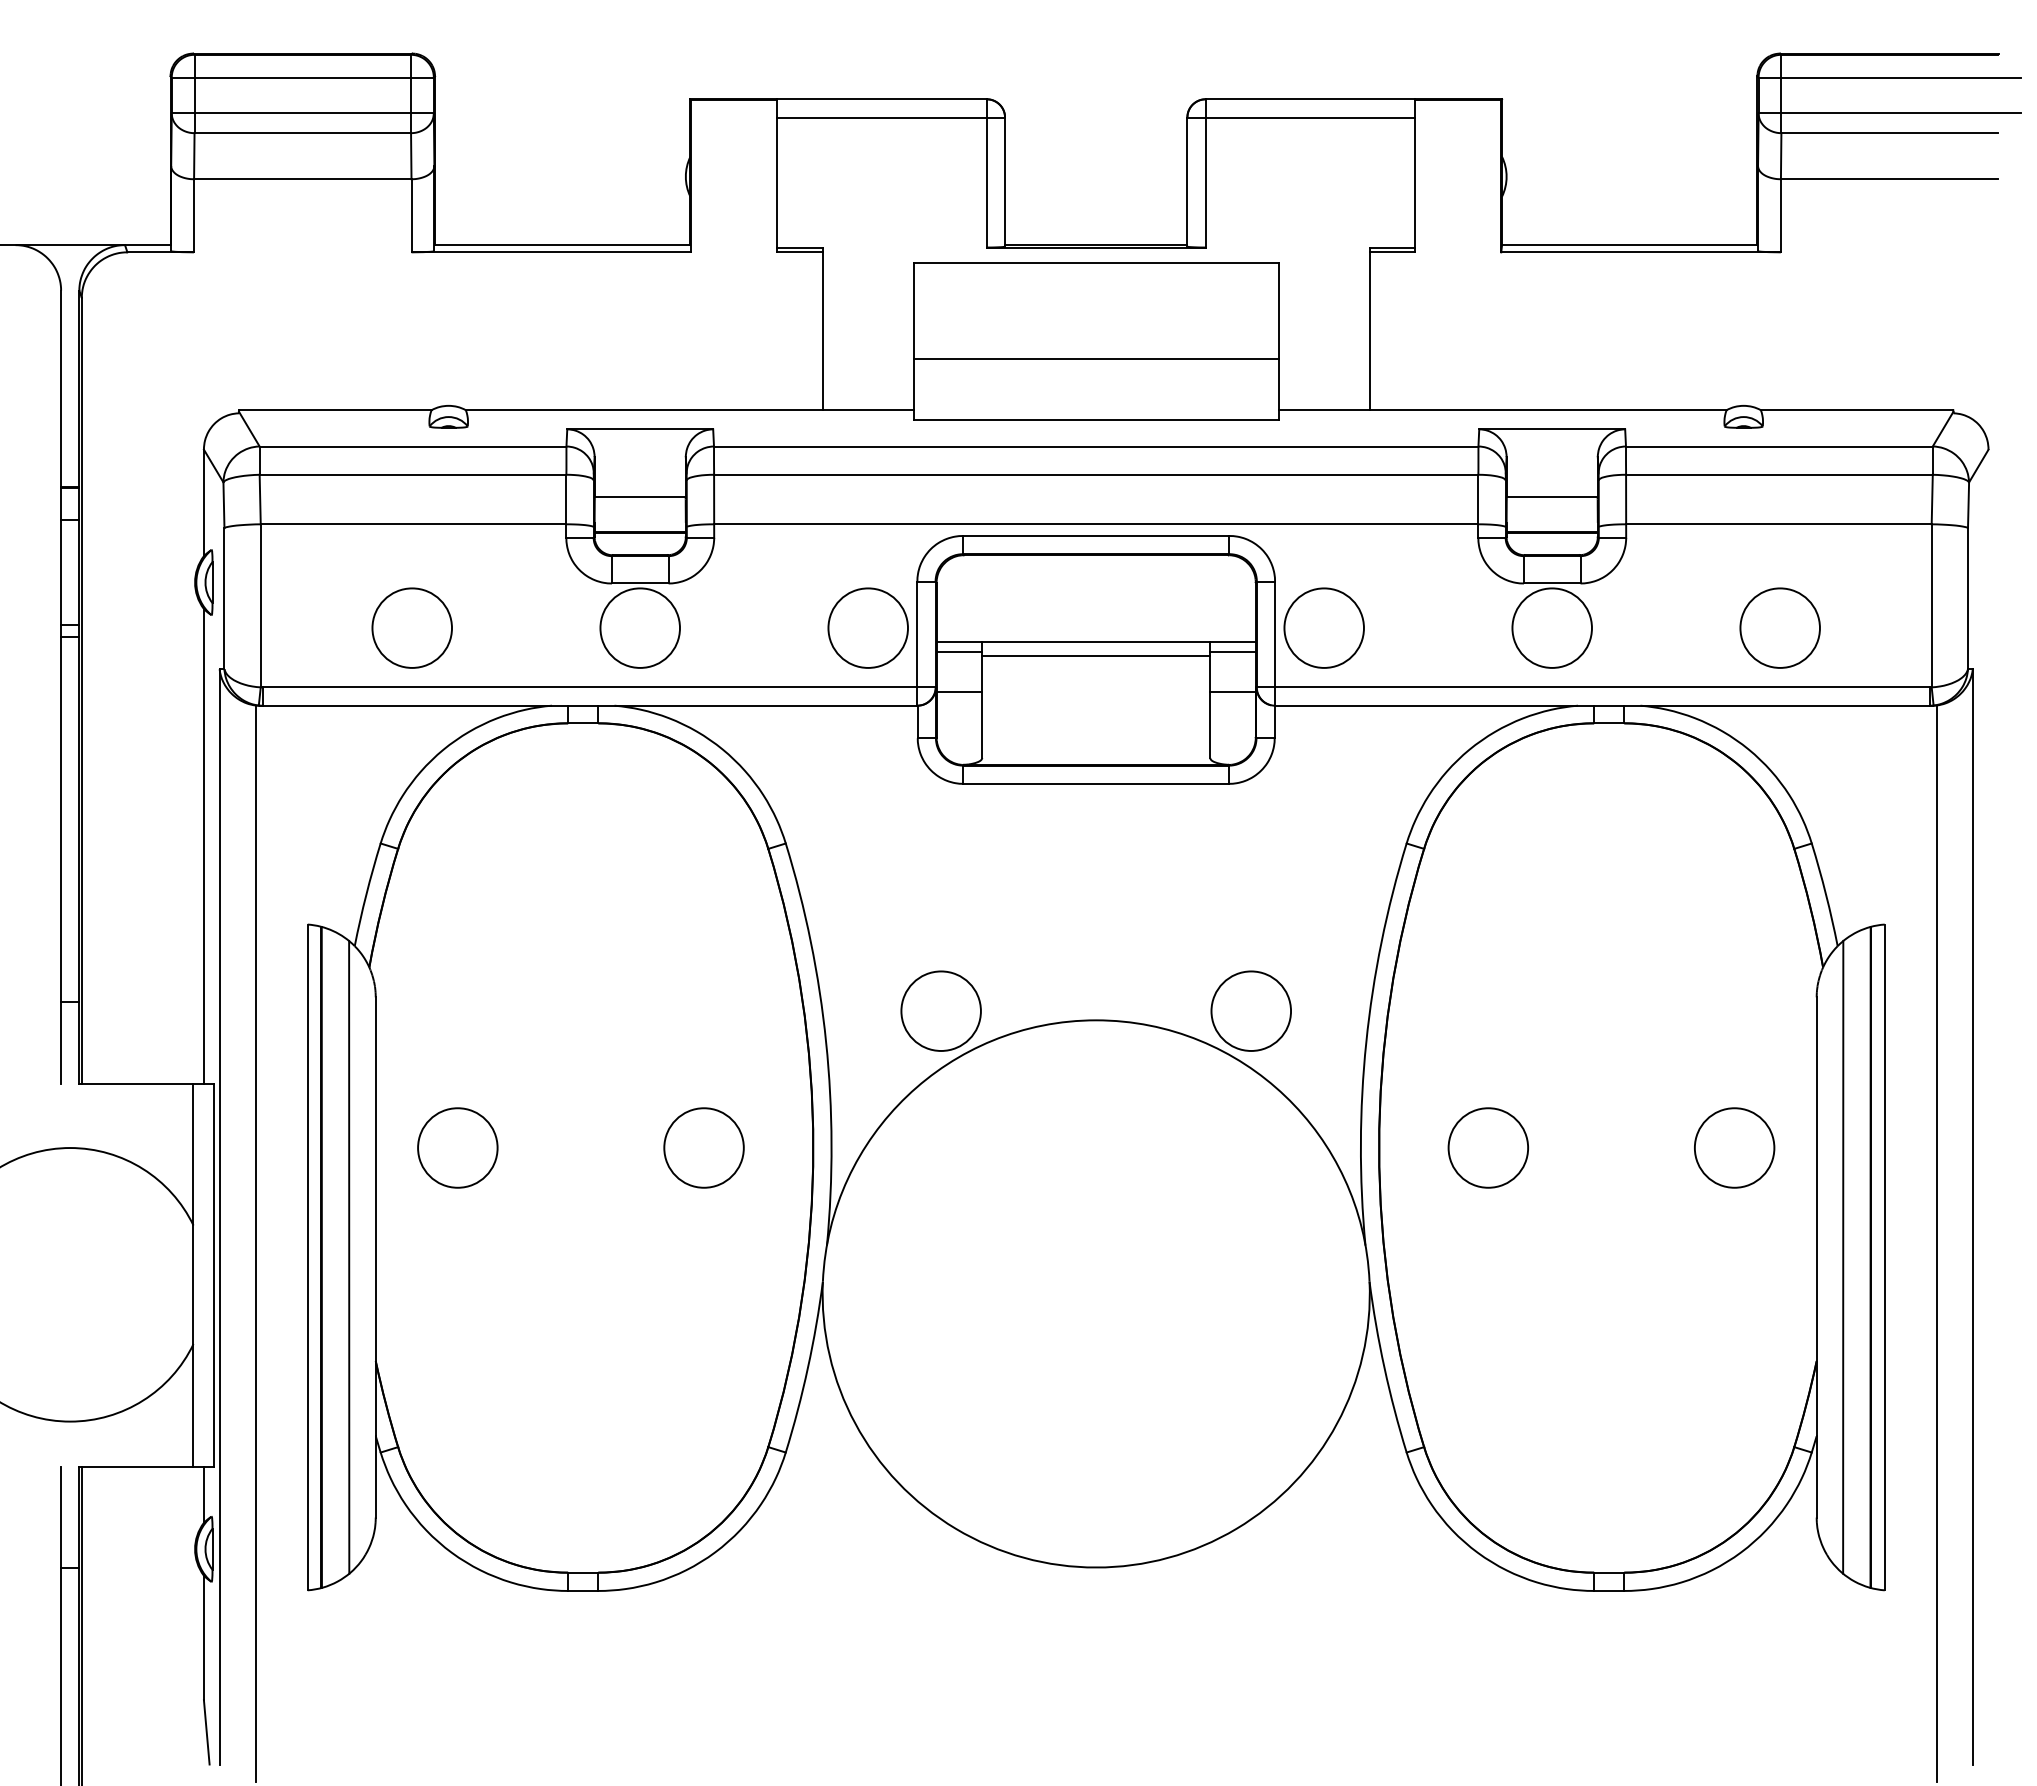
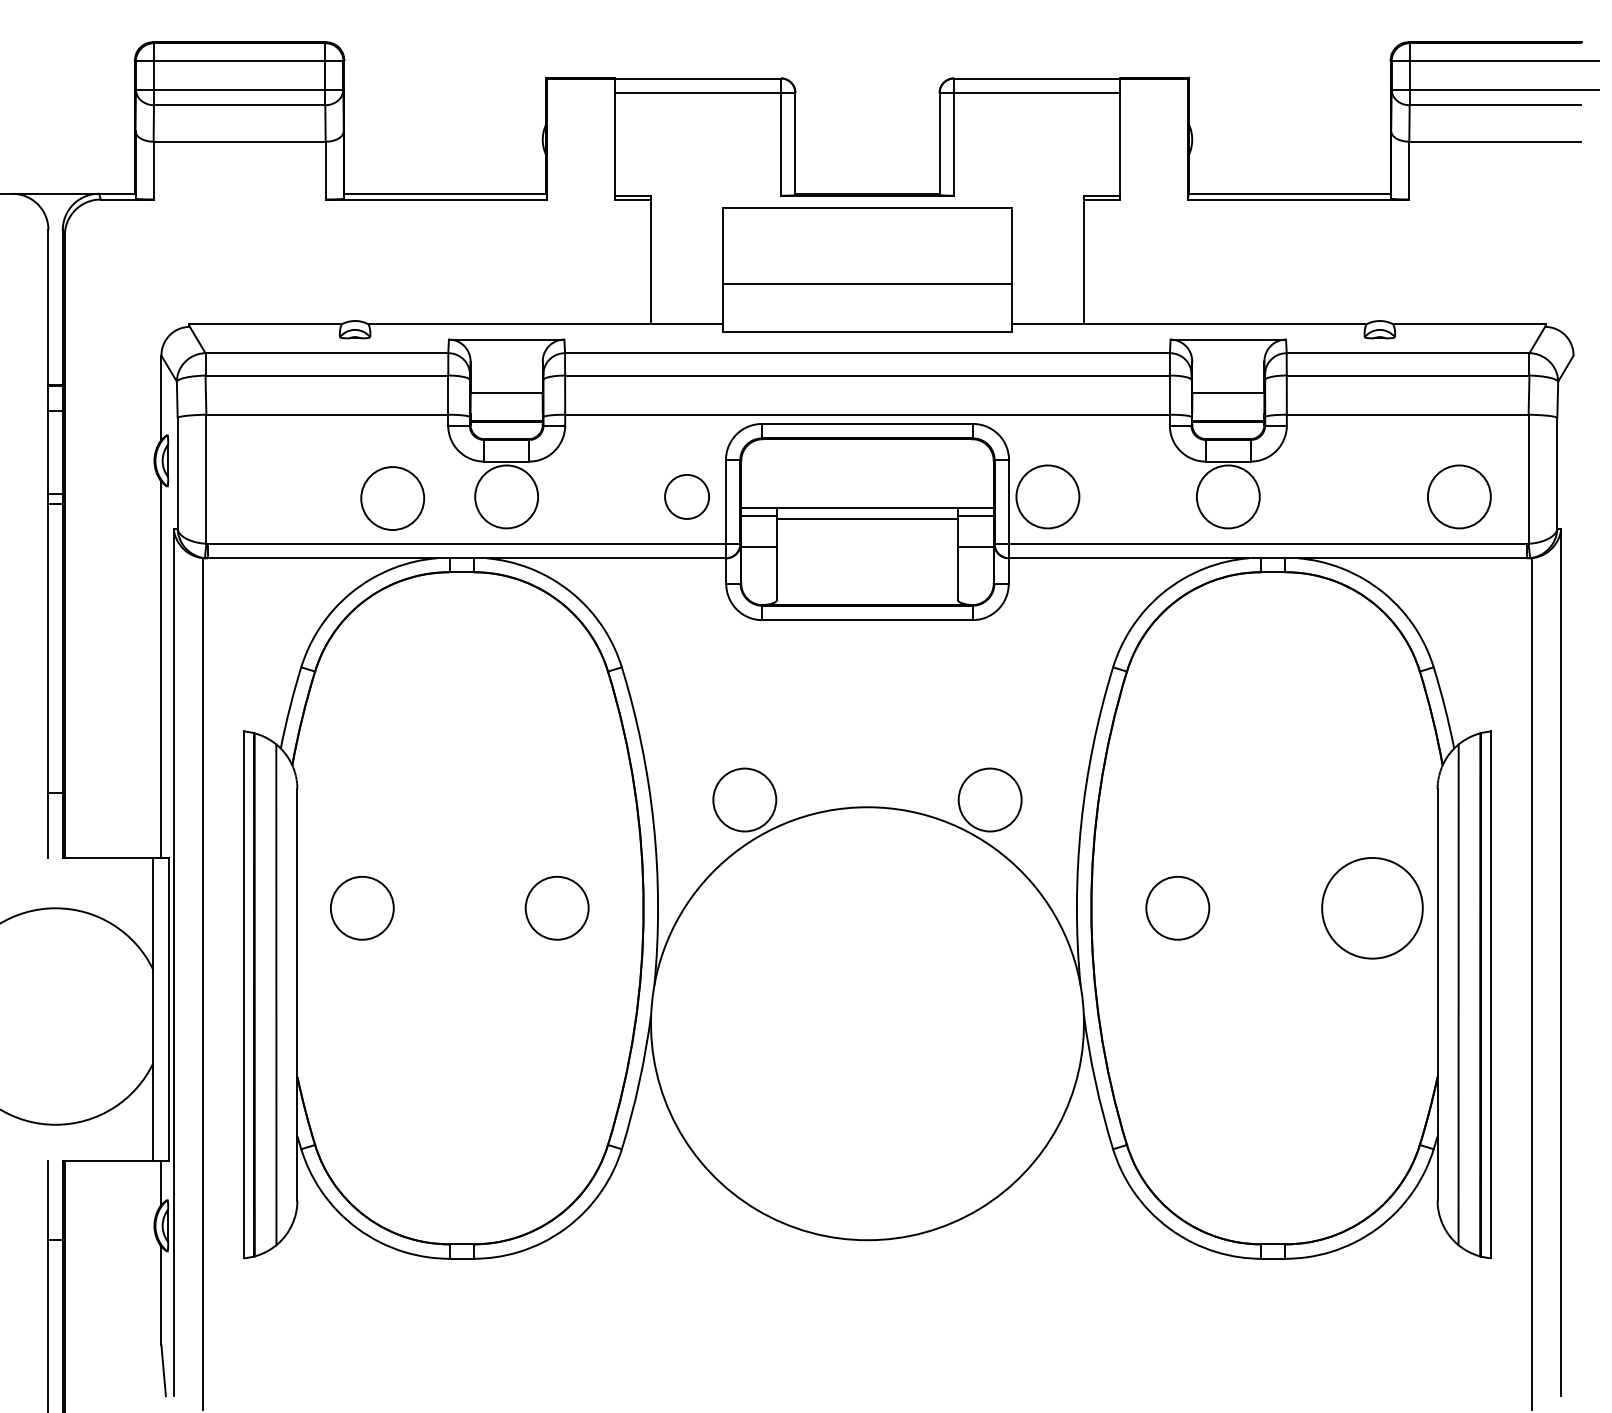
circle: (411, 627) -> (392, 497), moved
circle: (867, 627) -> (686, 496), size x0.7
circle: (1779, 627) -> (1458, 496), moved
circle: (1734, 1147) -> (1372, 907), size x1.6

